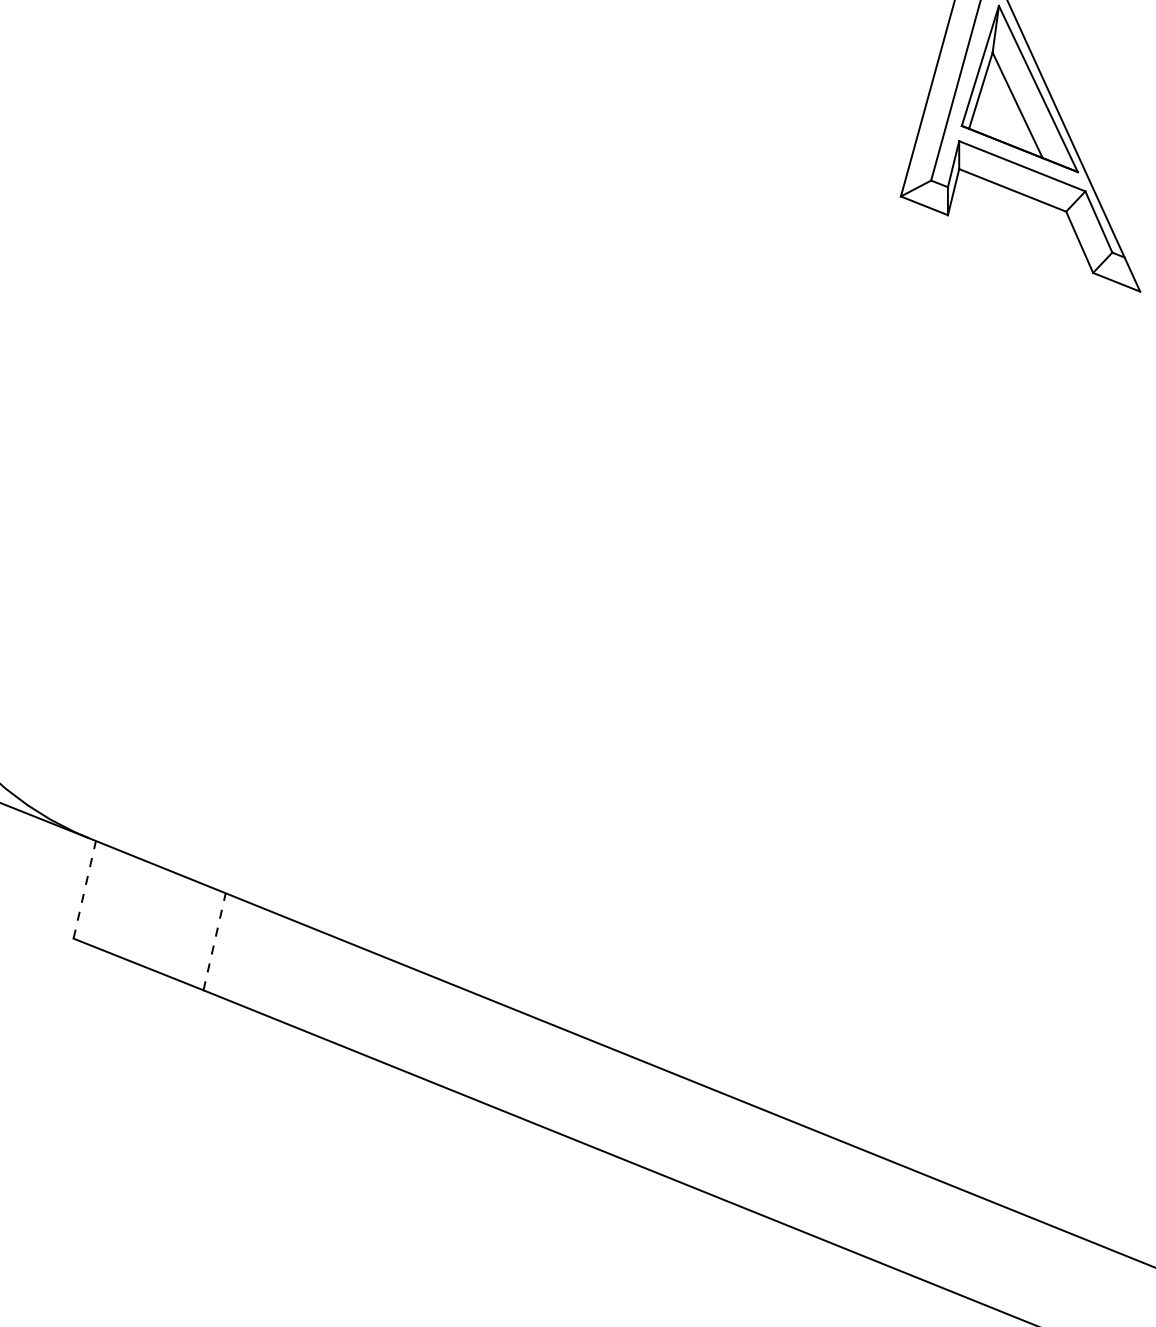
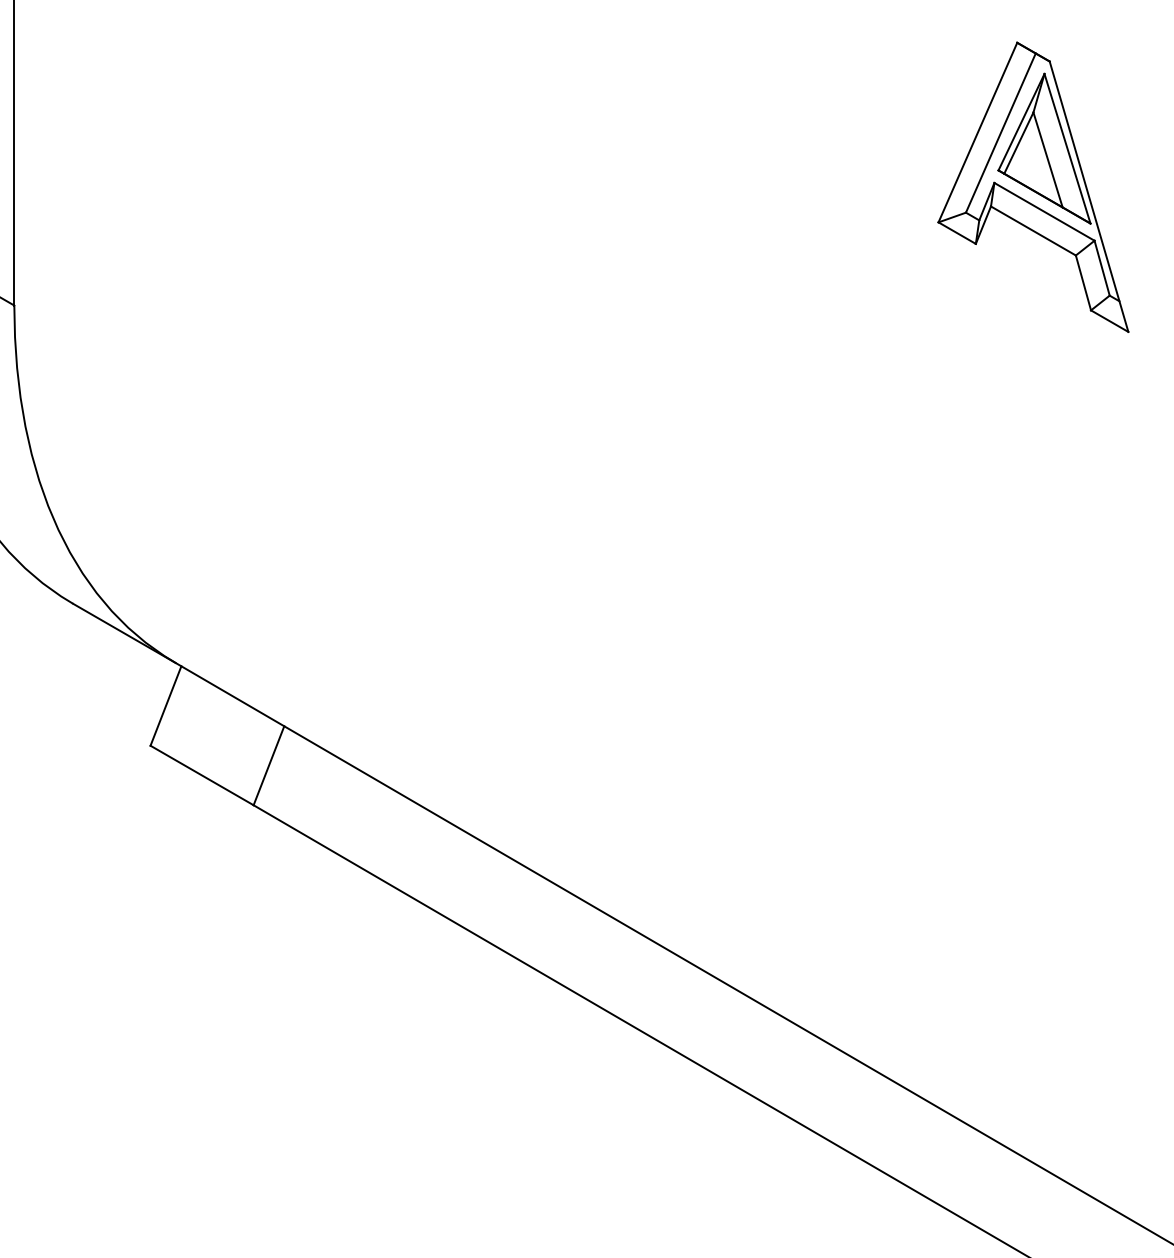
line: (84, 890) -> (165, 706), dashed -> solid
line: (215, 941) -> (269, 765), dashed -> solid

